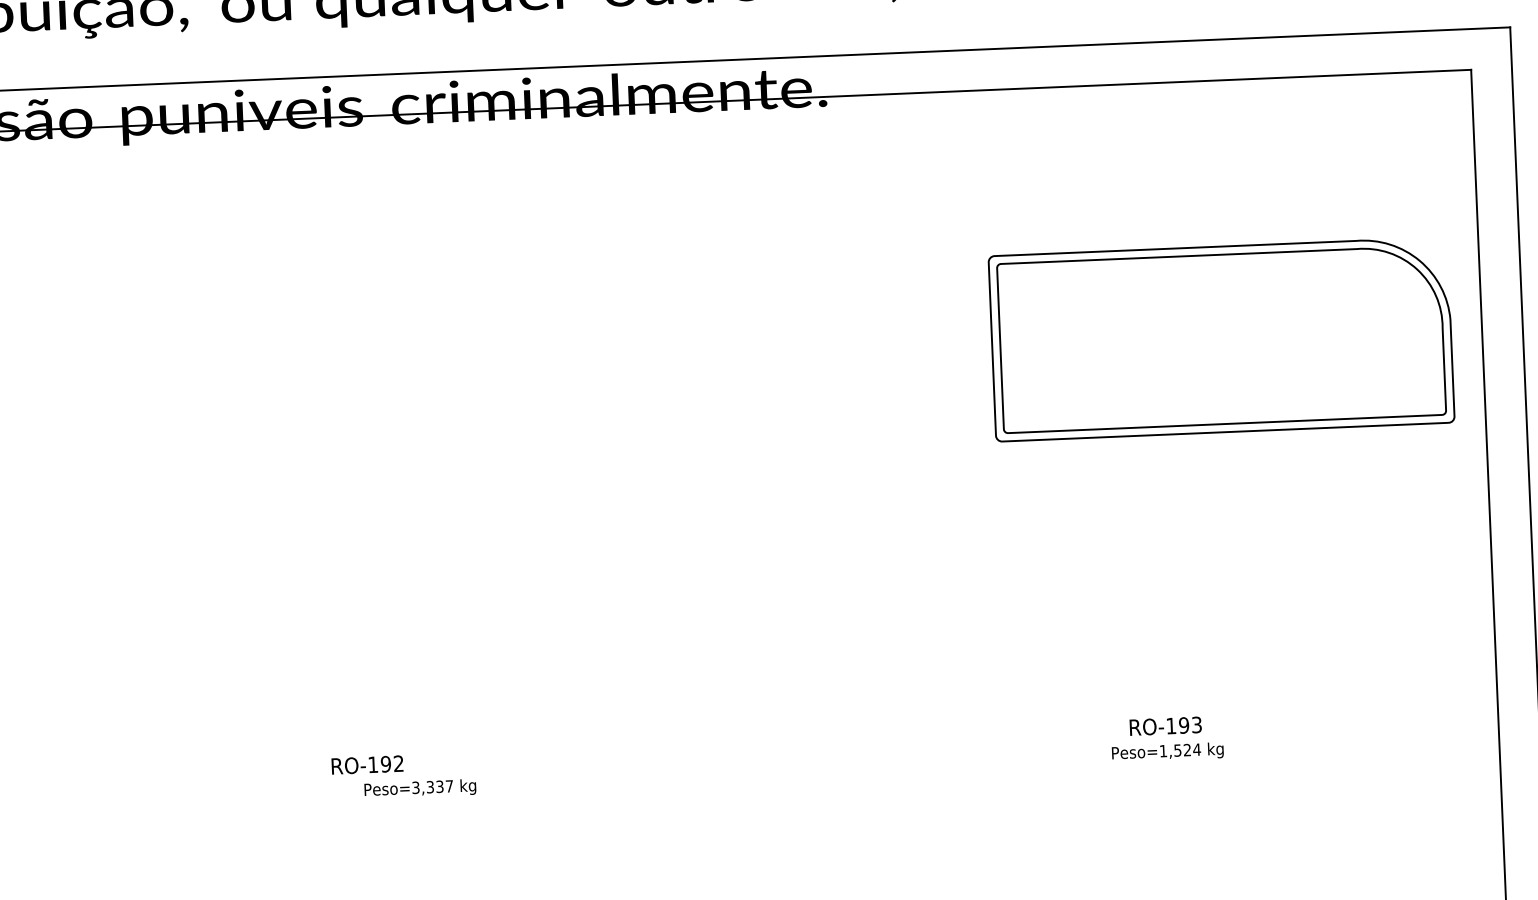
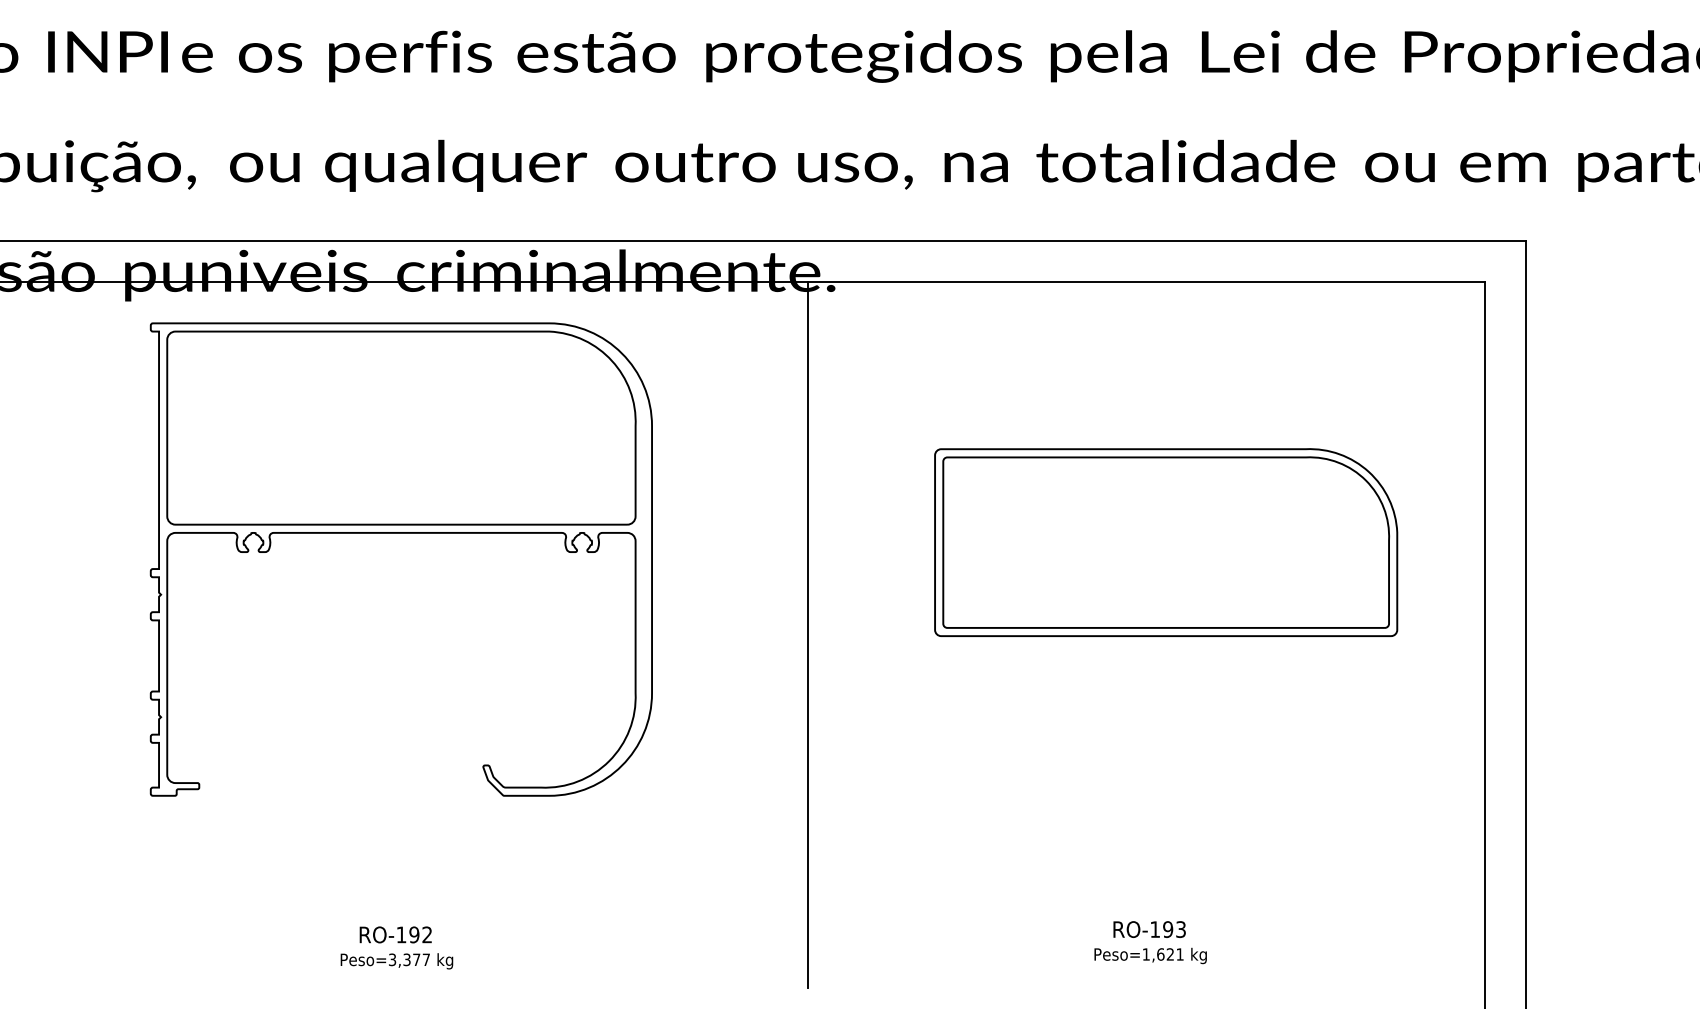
part: (1221, 339) -> (1166, 542), moved
part: (406, 364) -> (400, 533), added
line: (814, 447) -> (807, 634), added
text: (1187, 750) -> (1170, 954), Peso=1,524 -> Peso=1,621
text: (367, 764) -> (395, 934), moved
text: (439, 786) -> (416, 959), Peso=3,337 -> Peso=3,377

